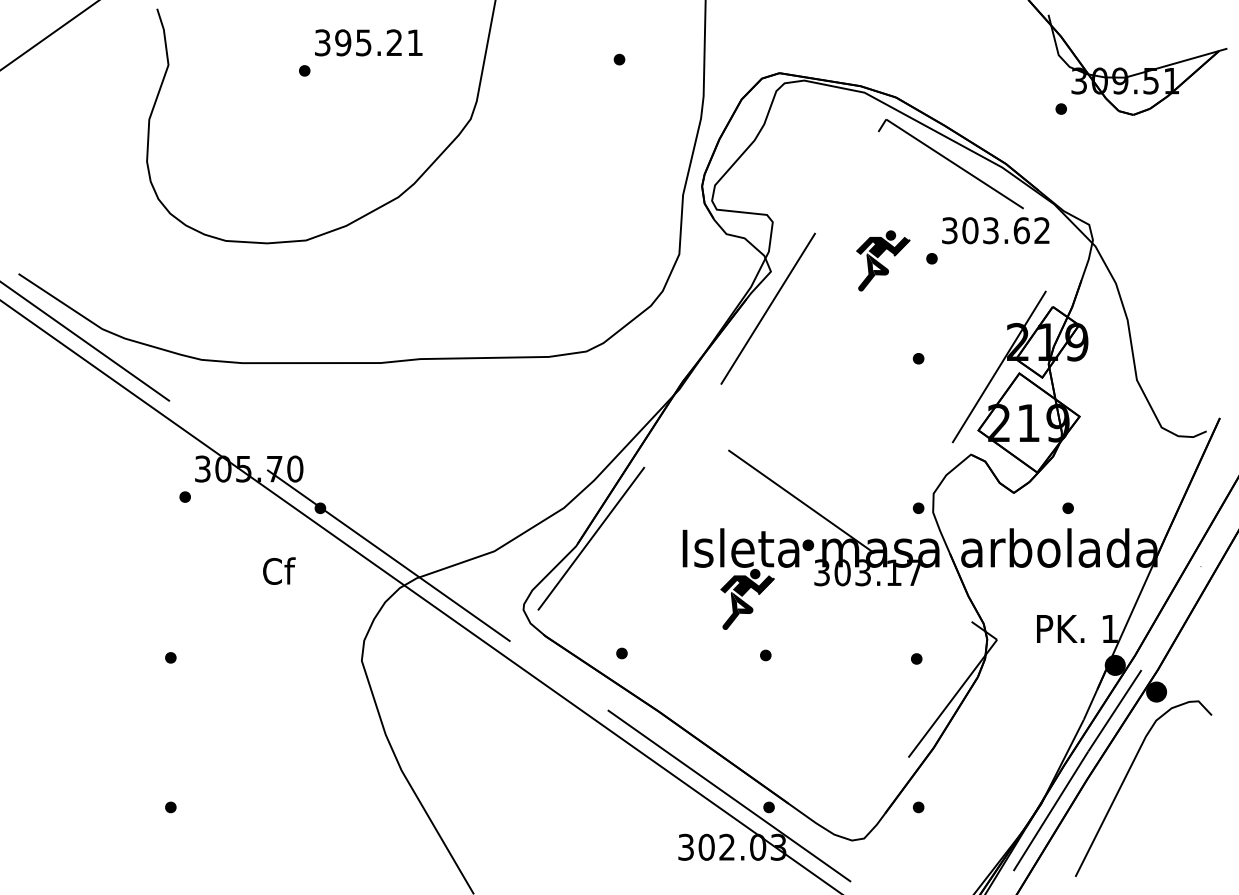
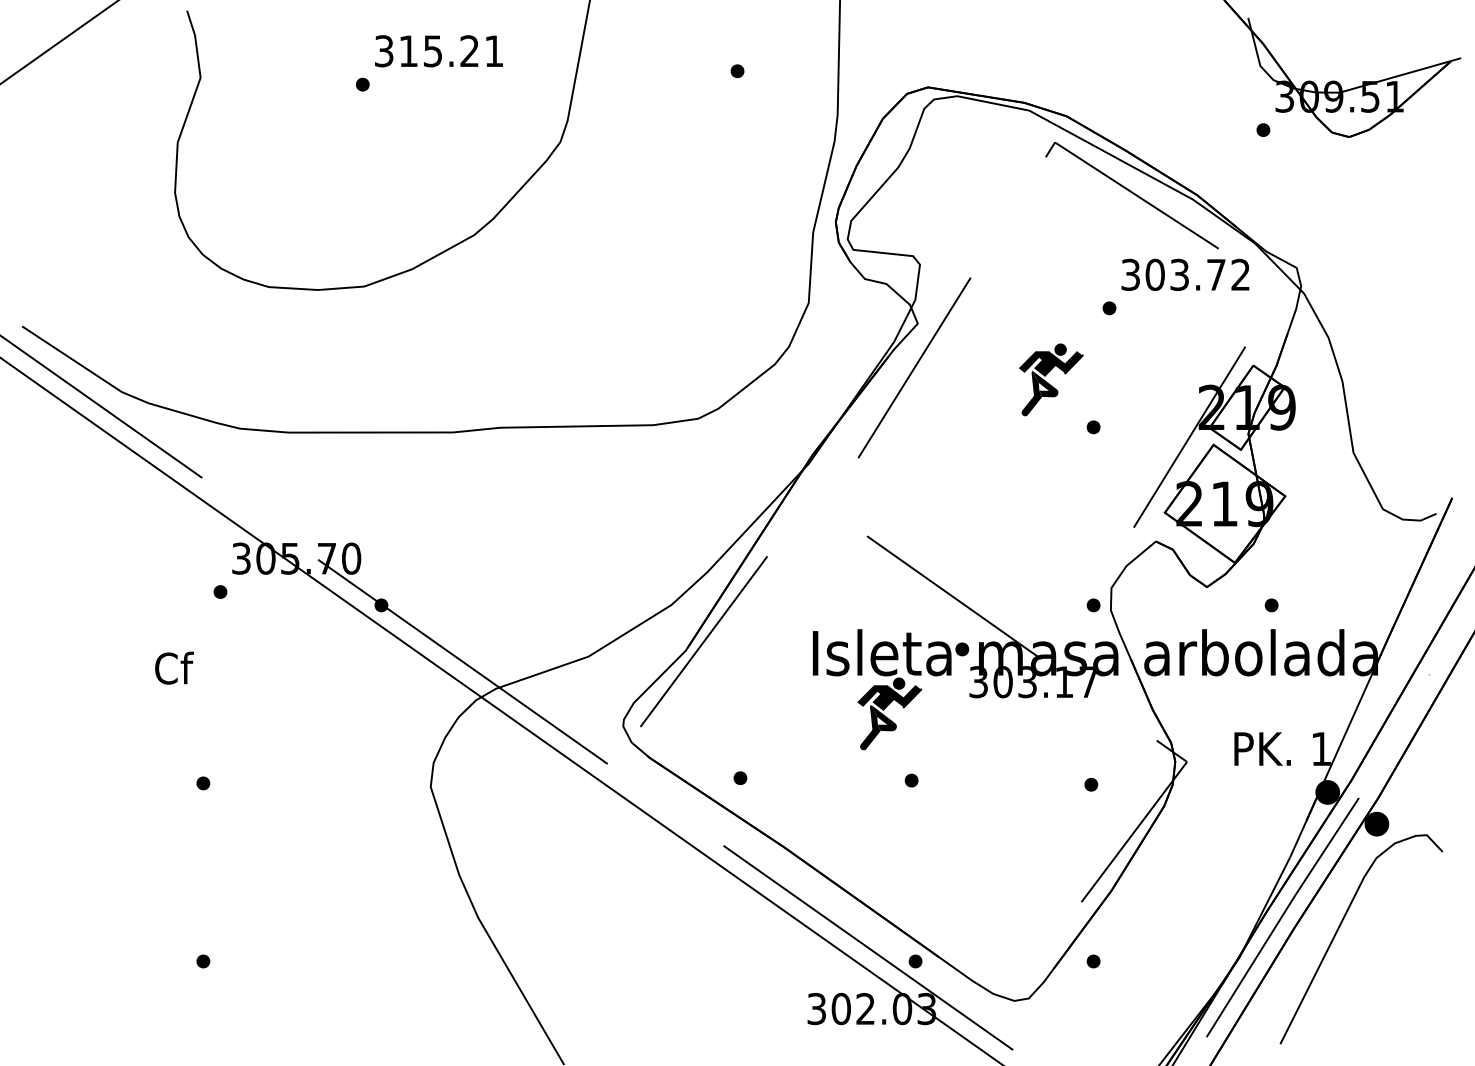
text: (343, 43) -> (408, 51), 395.21 -> 315.21
text: (1021, 230) -> (1216, 274), 303.62 -> 303.72
part: (883, 260) -> (1051, 379), moved
text: (279, 570) -> (174, 667), moved

